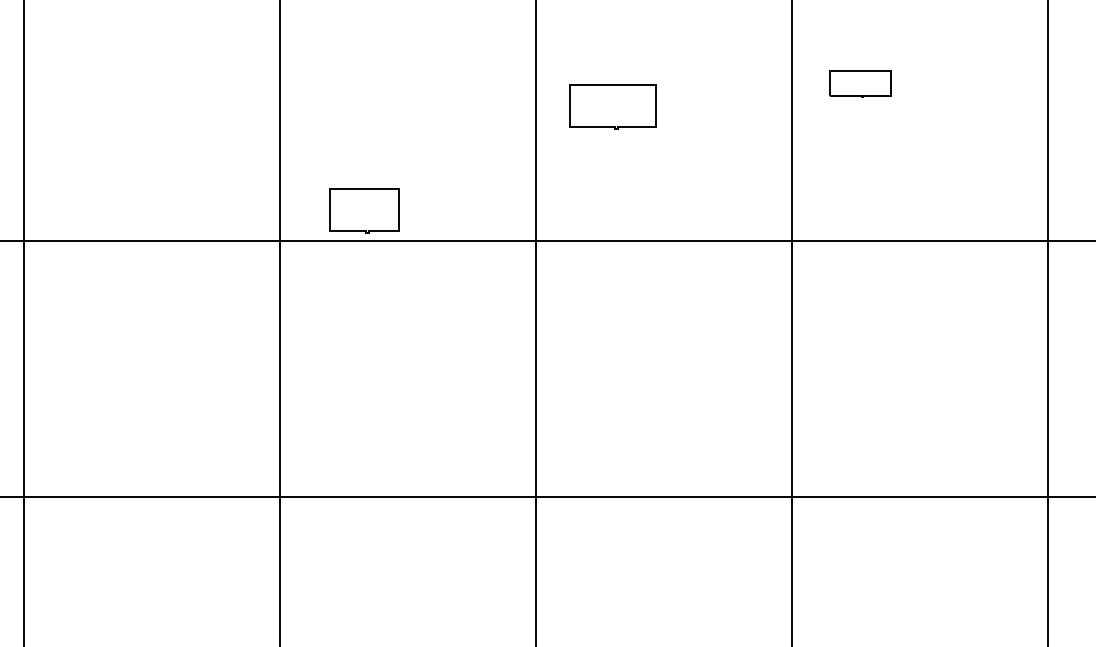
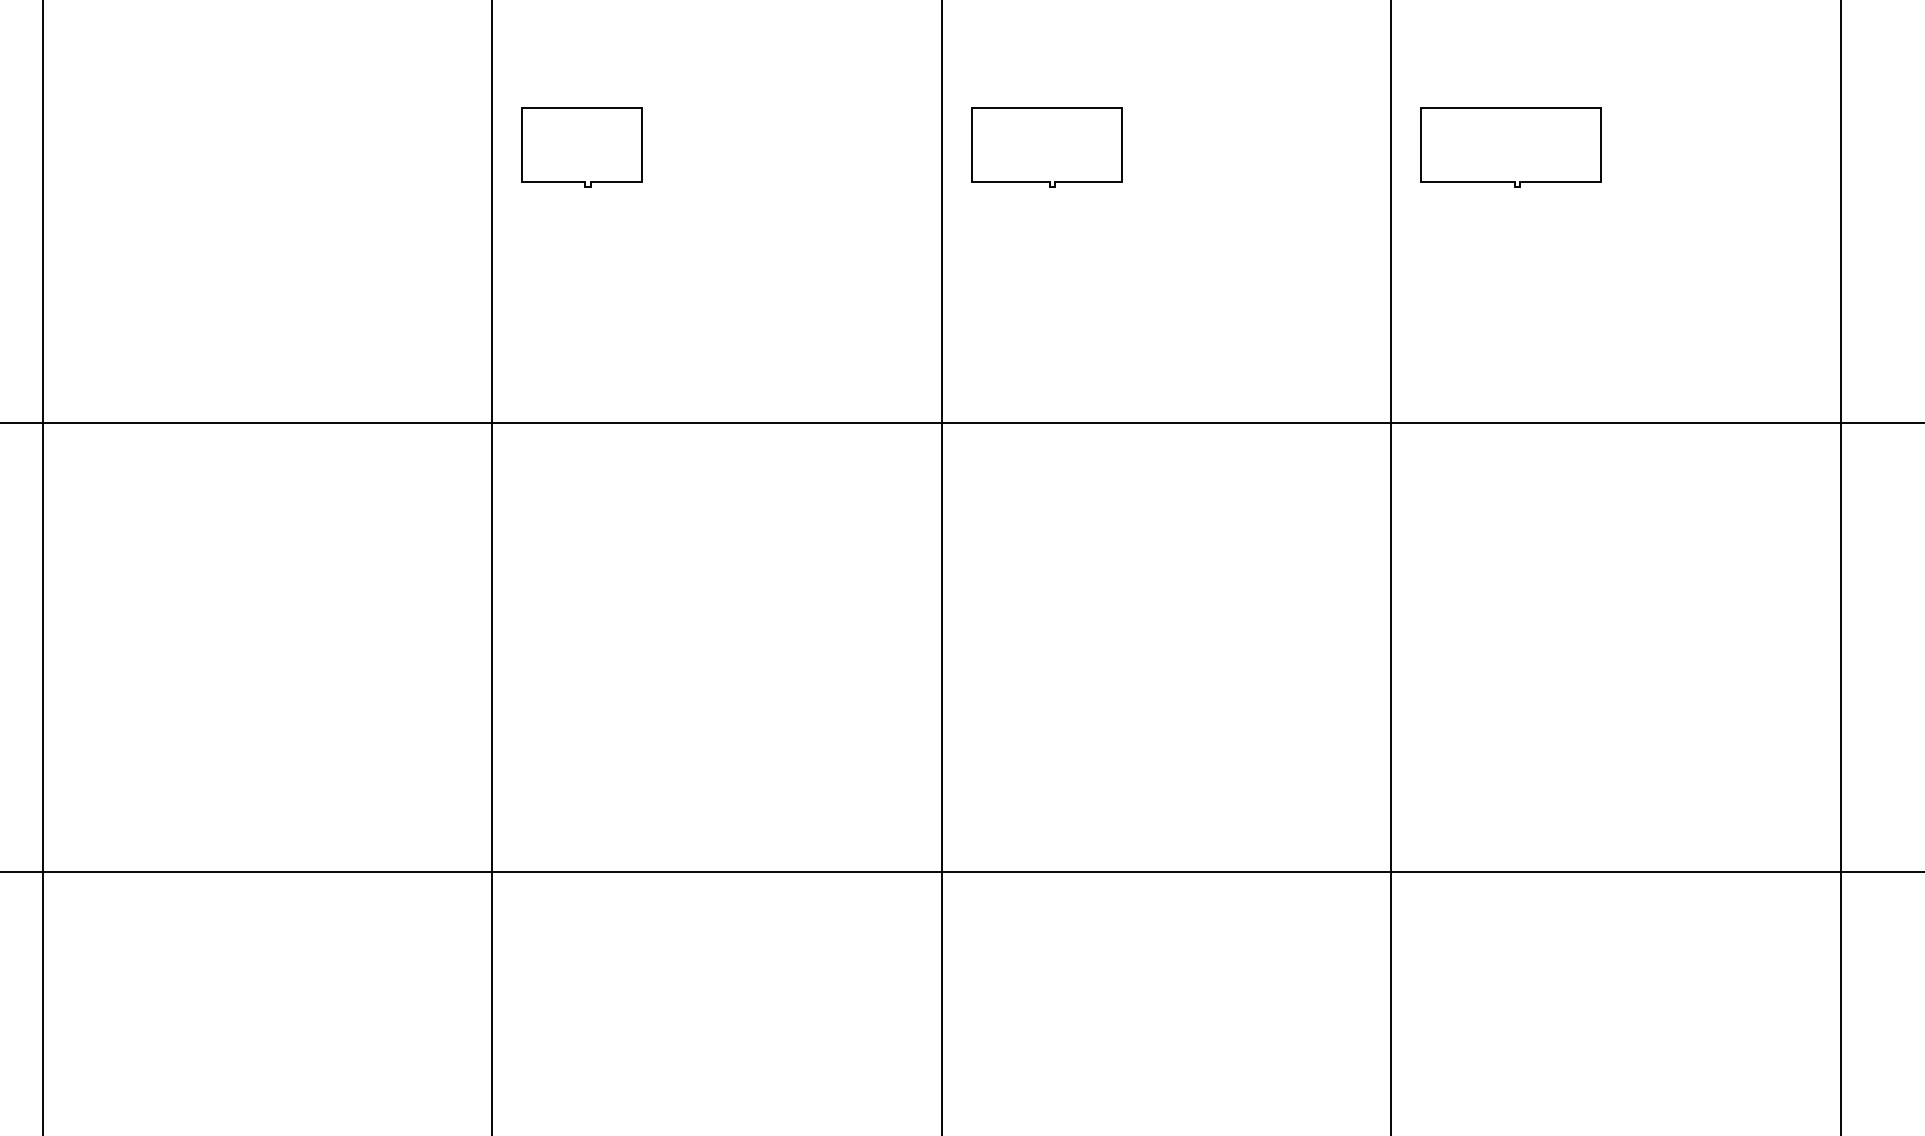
part: (860, 83) -> (1511, 146), size x1.67
part: (612, 106) -> (1045, 146), moved
part: (364, 210) -> (582, 146), moved

